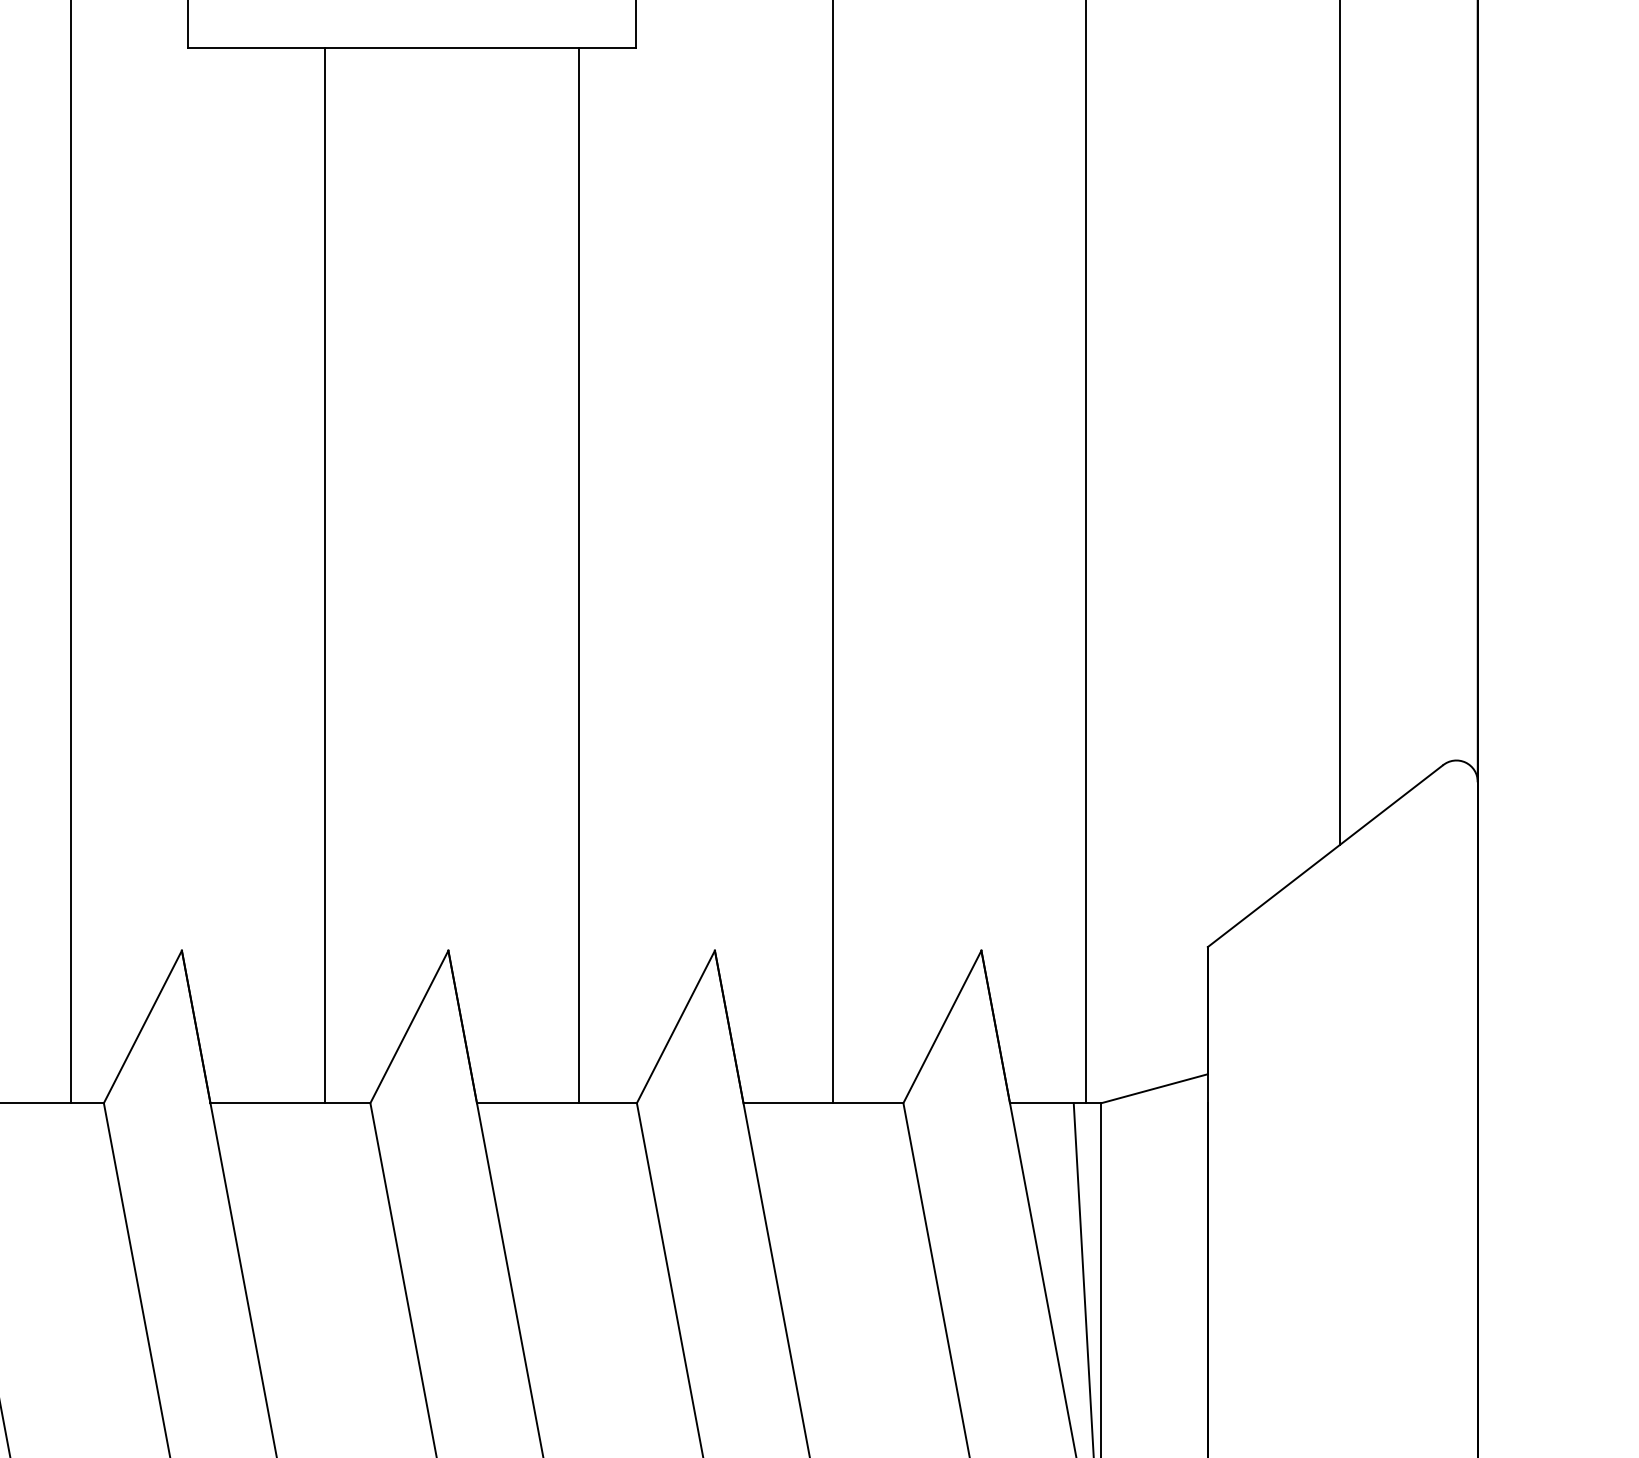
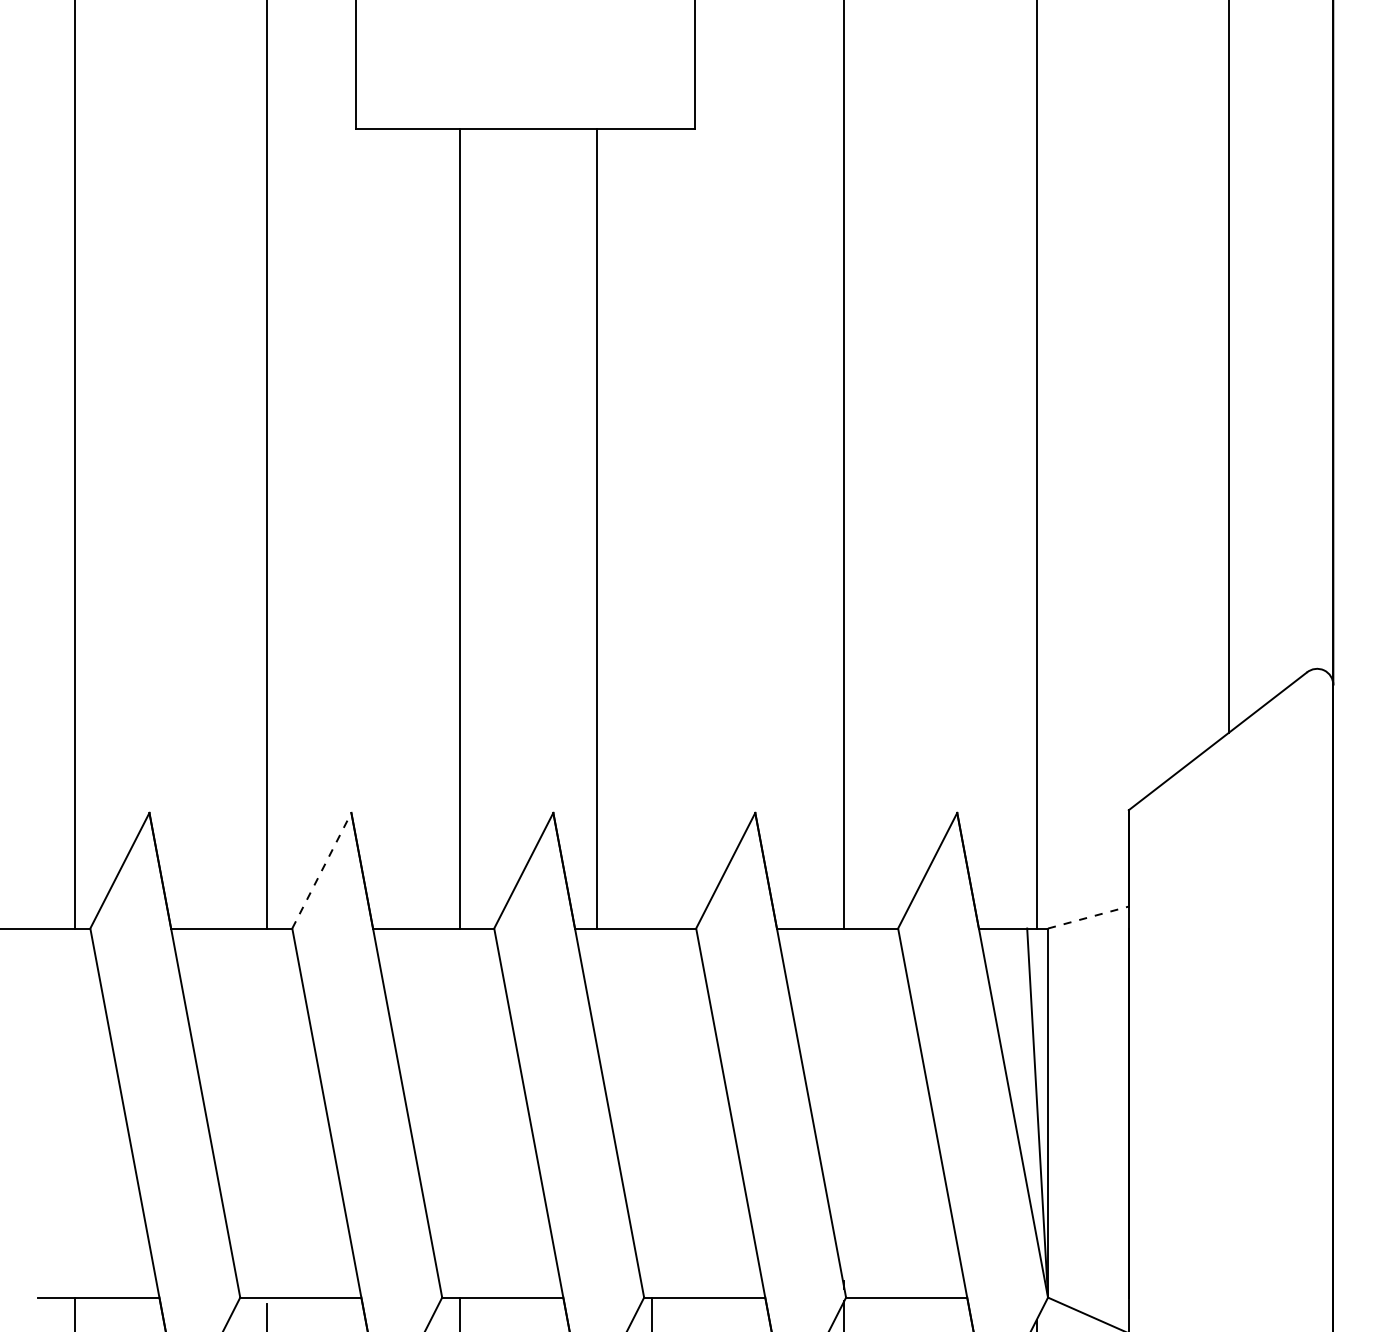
line: (579, 575) -> (597, 528), moved
line: (142, 1026) -> (321, 870), solid -> dashed
line: (1154, 1088) -> (1088, 917), solid -> dashed

